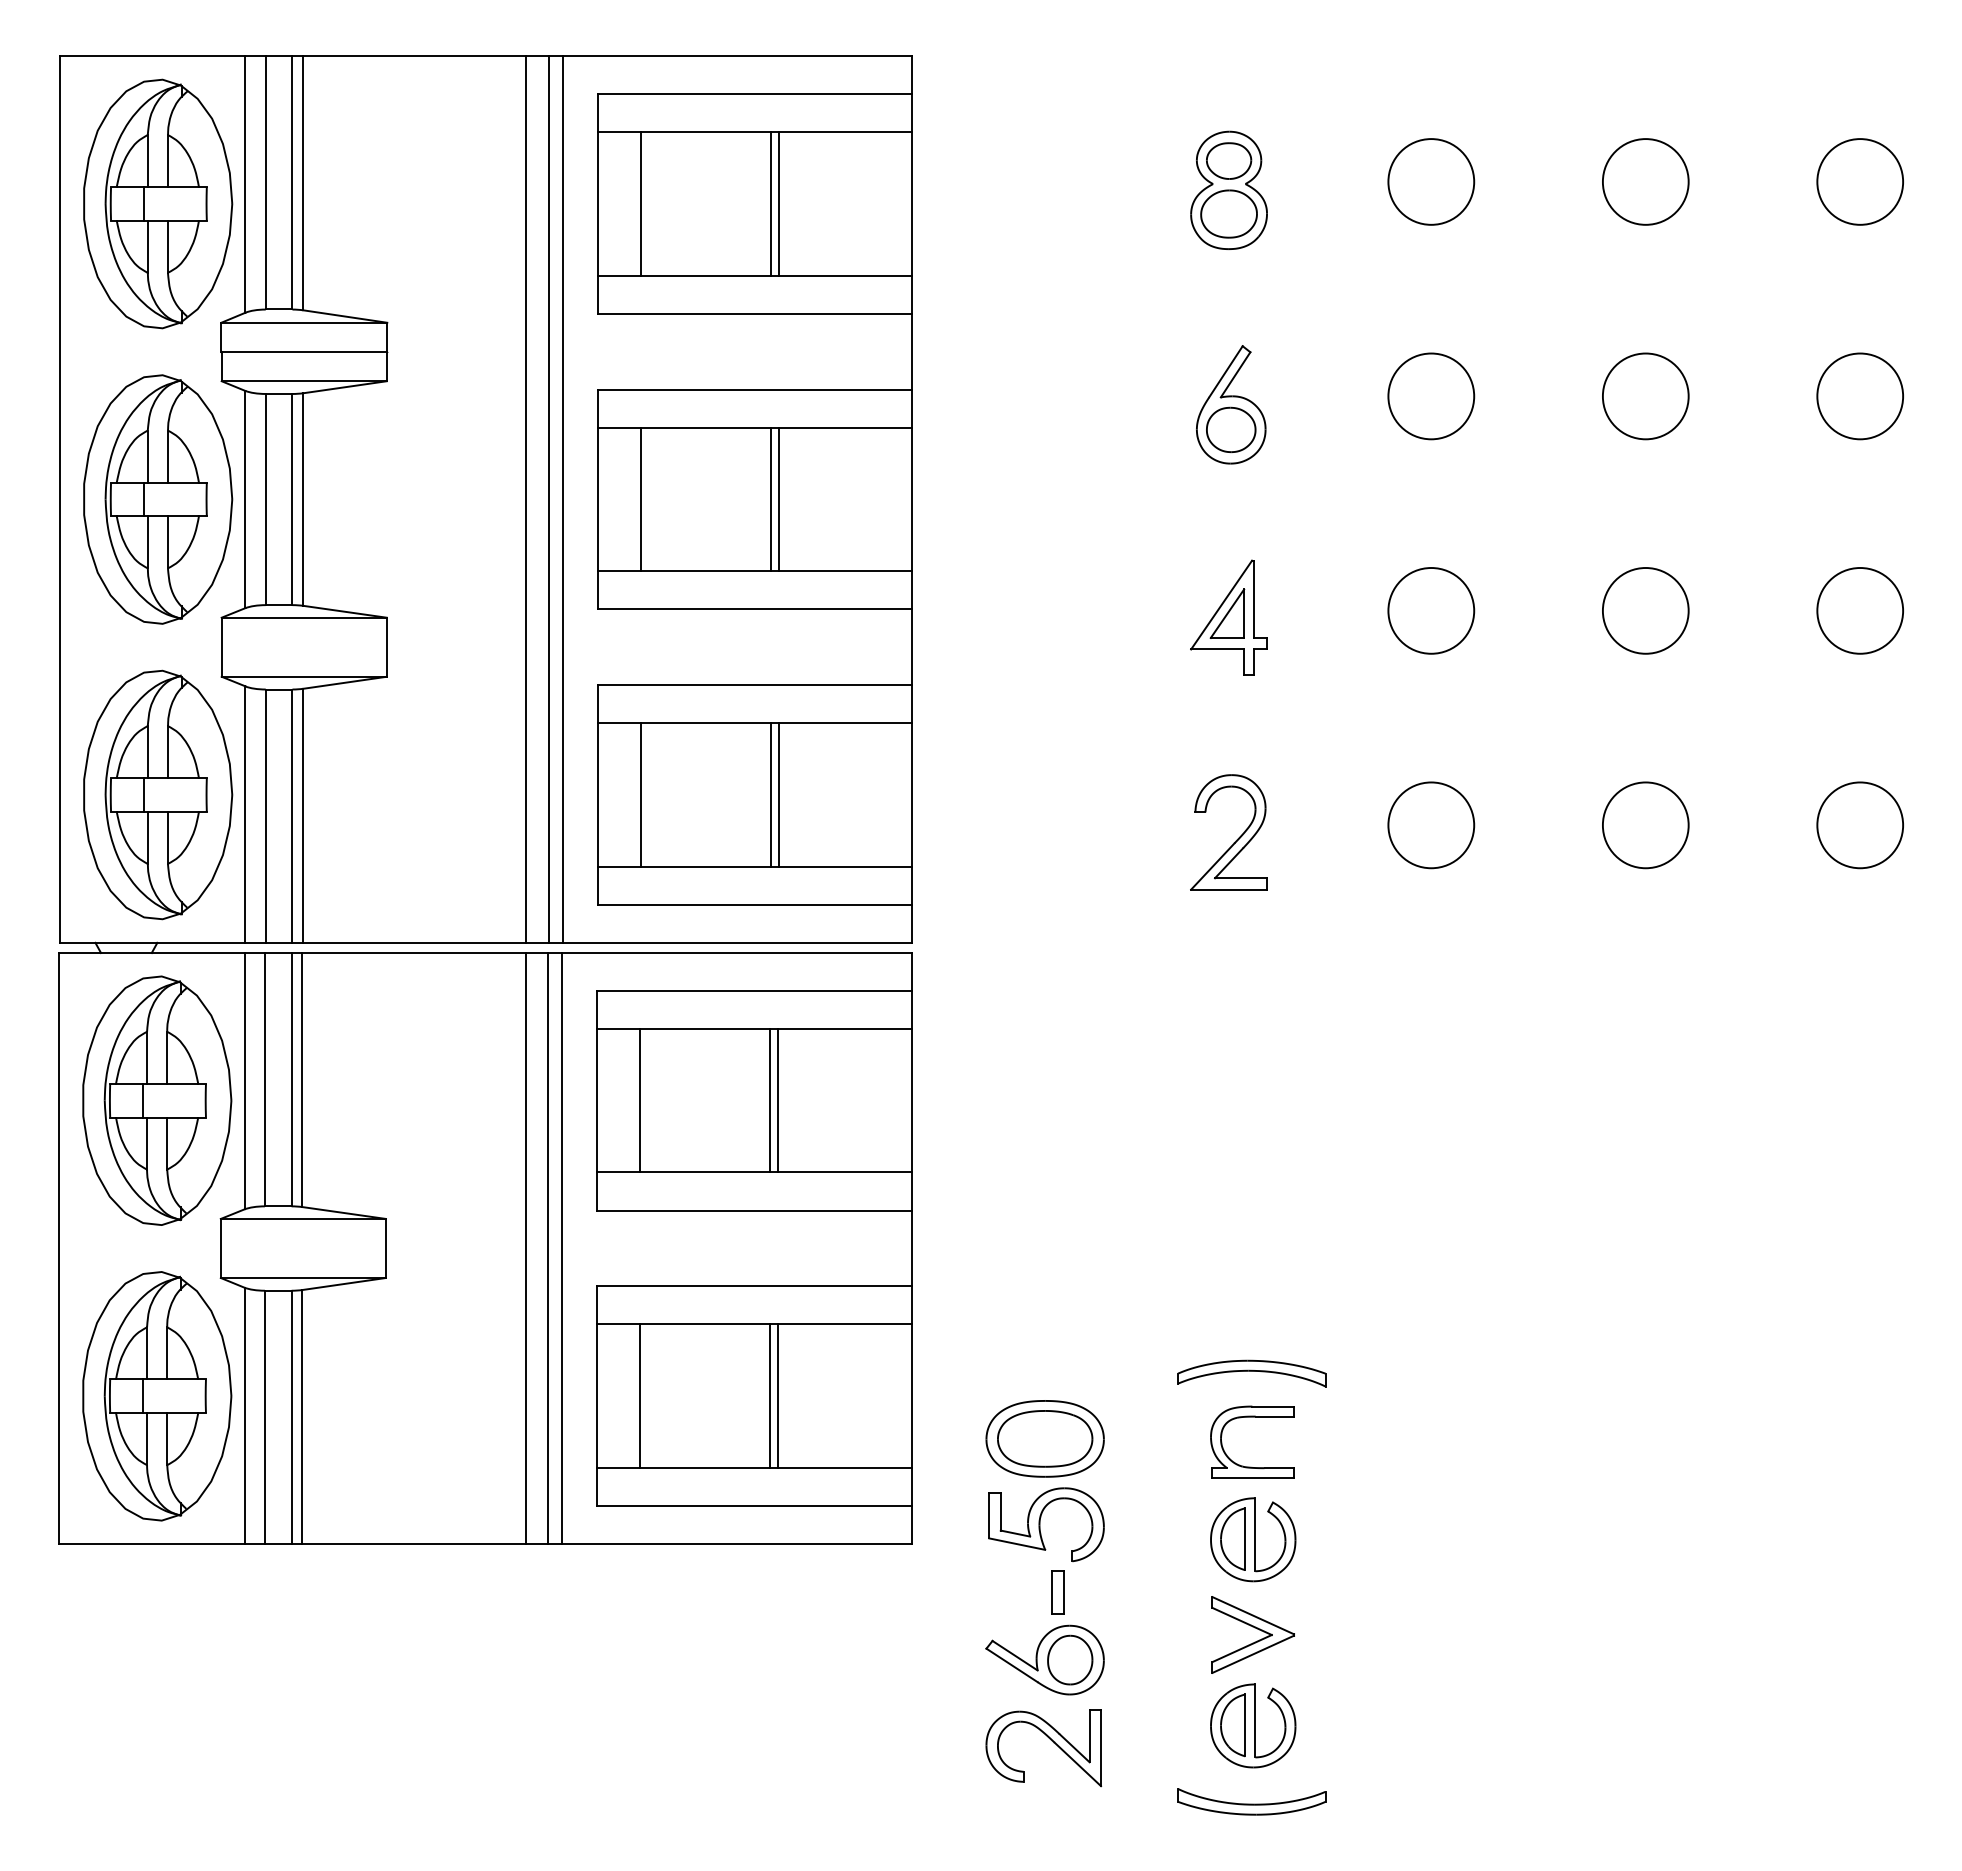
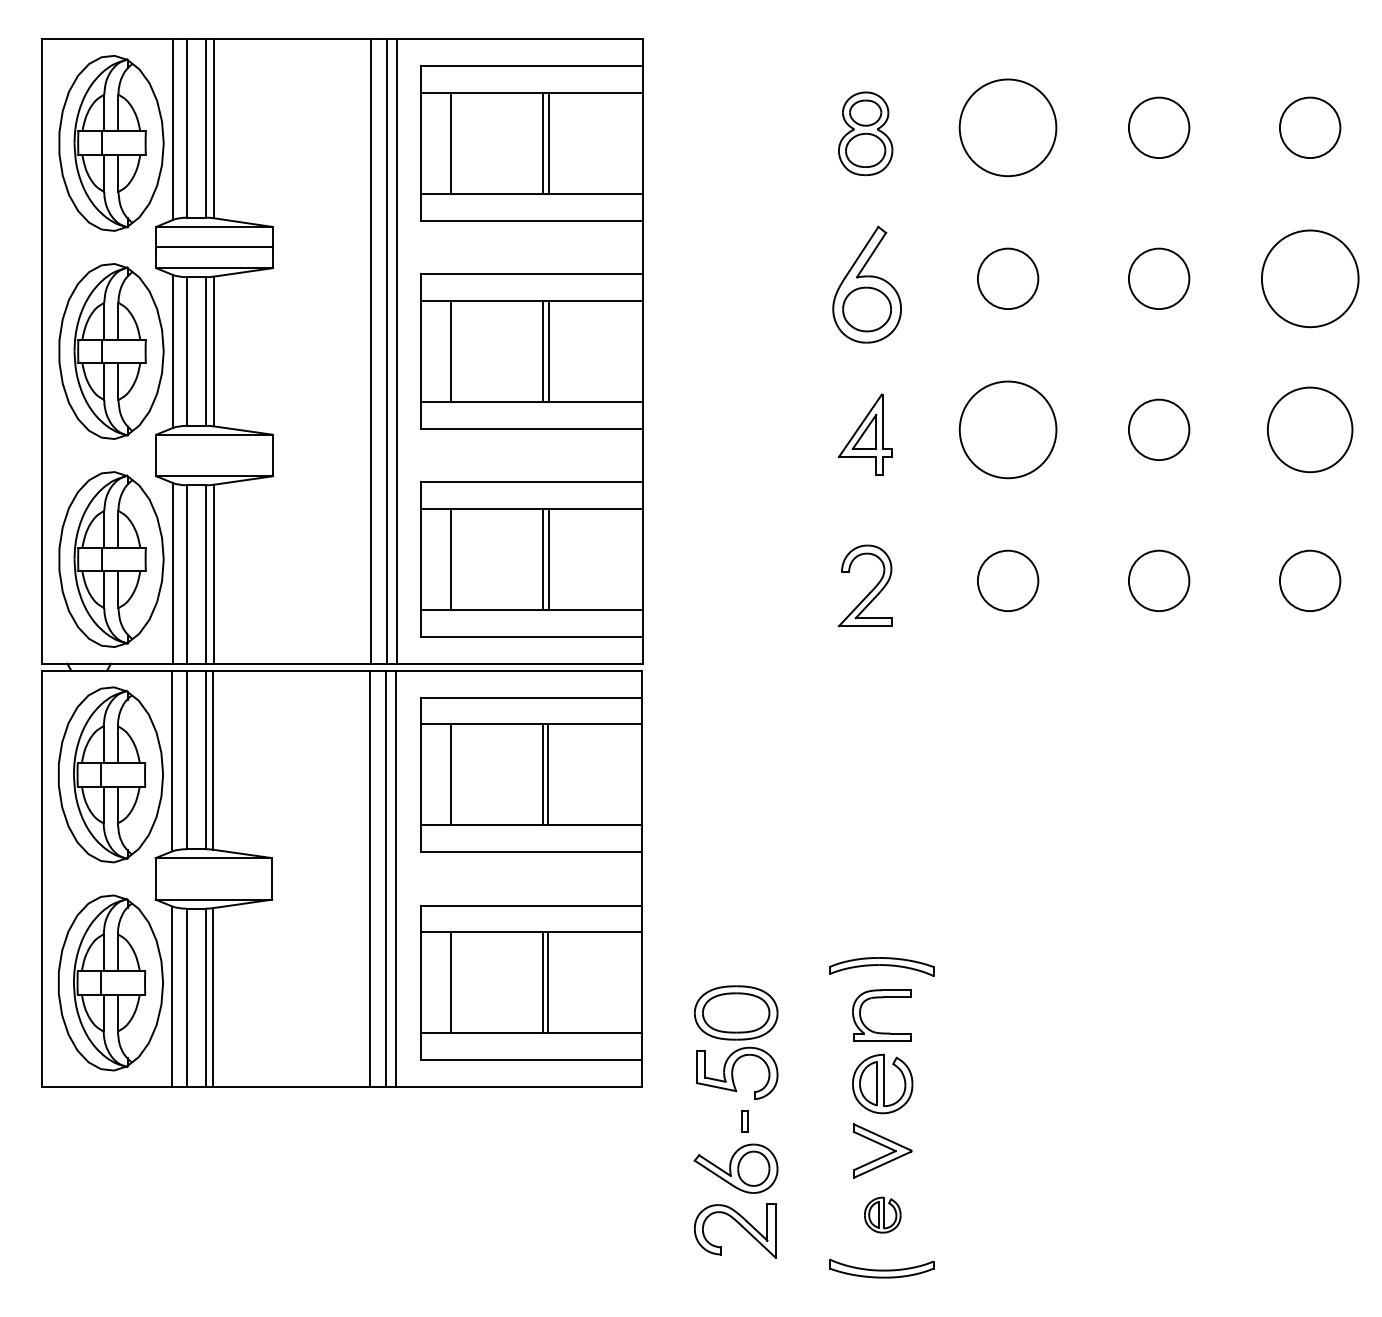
circle: (1431, 181) -> (1008, 127), size x1.6
circle: (1859, 396) -> (1309, 278), size x1.6
part: (1231, 404) -> (867, 284), size x1.4
circle: (1431, 610) -> (1008, 429), size x1.6
circle: (1860, 610) -> (1310, 429), size x1.4
part: (1057, 1592) -> (744, 1121), size x0.7
part: (1253, 1725) -> (882, 1214), size x0.6

